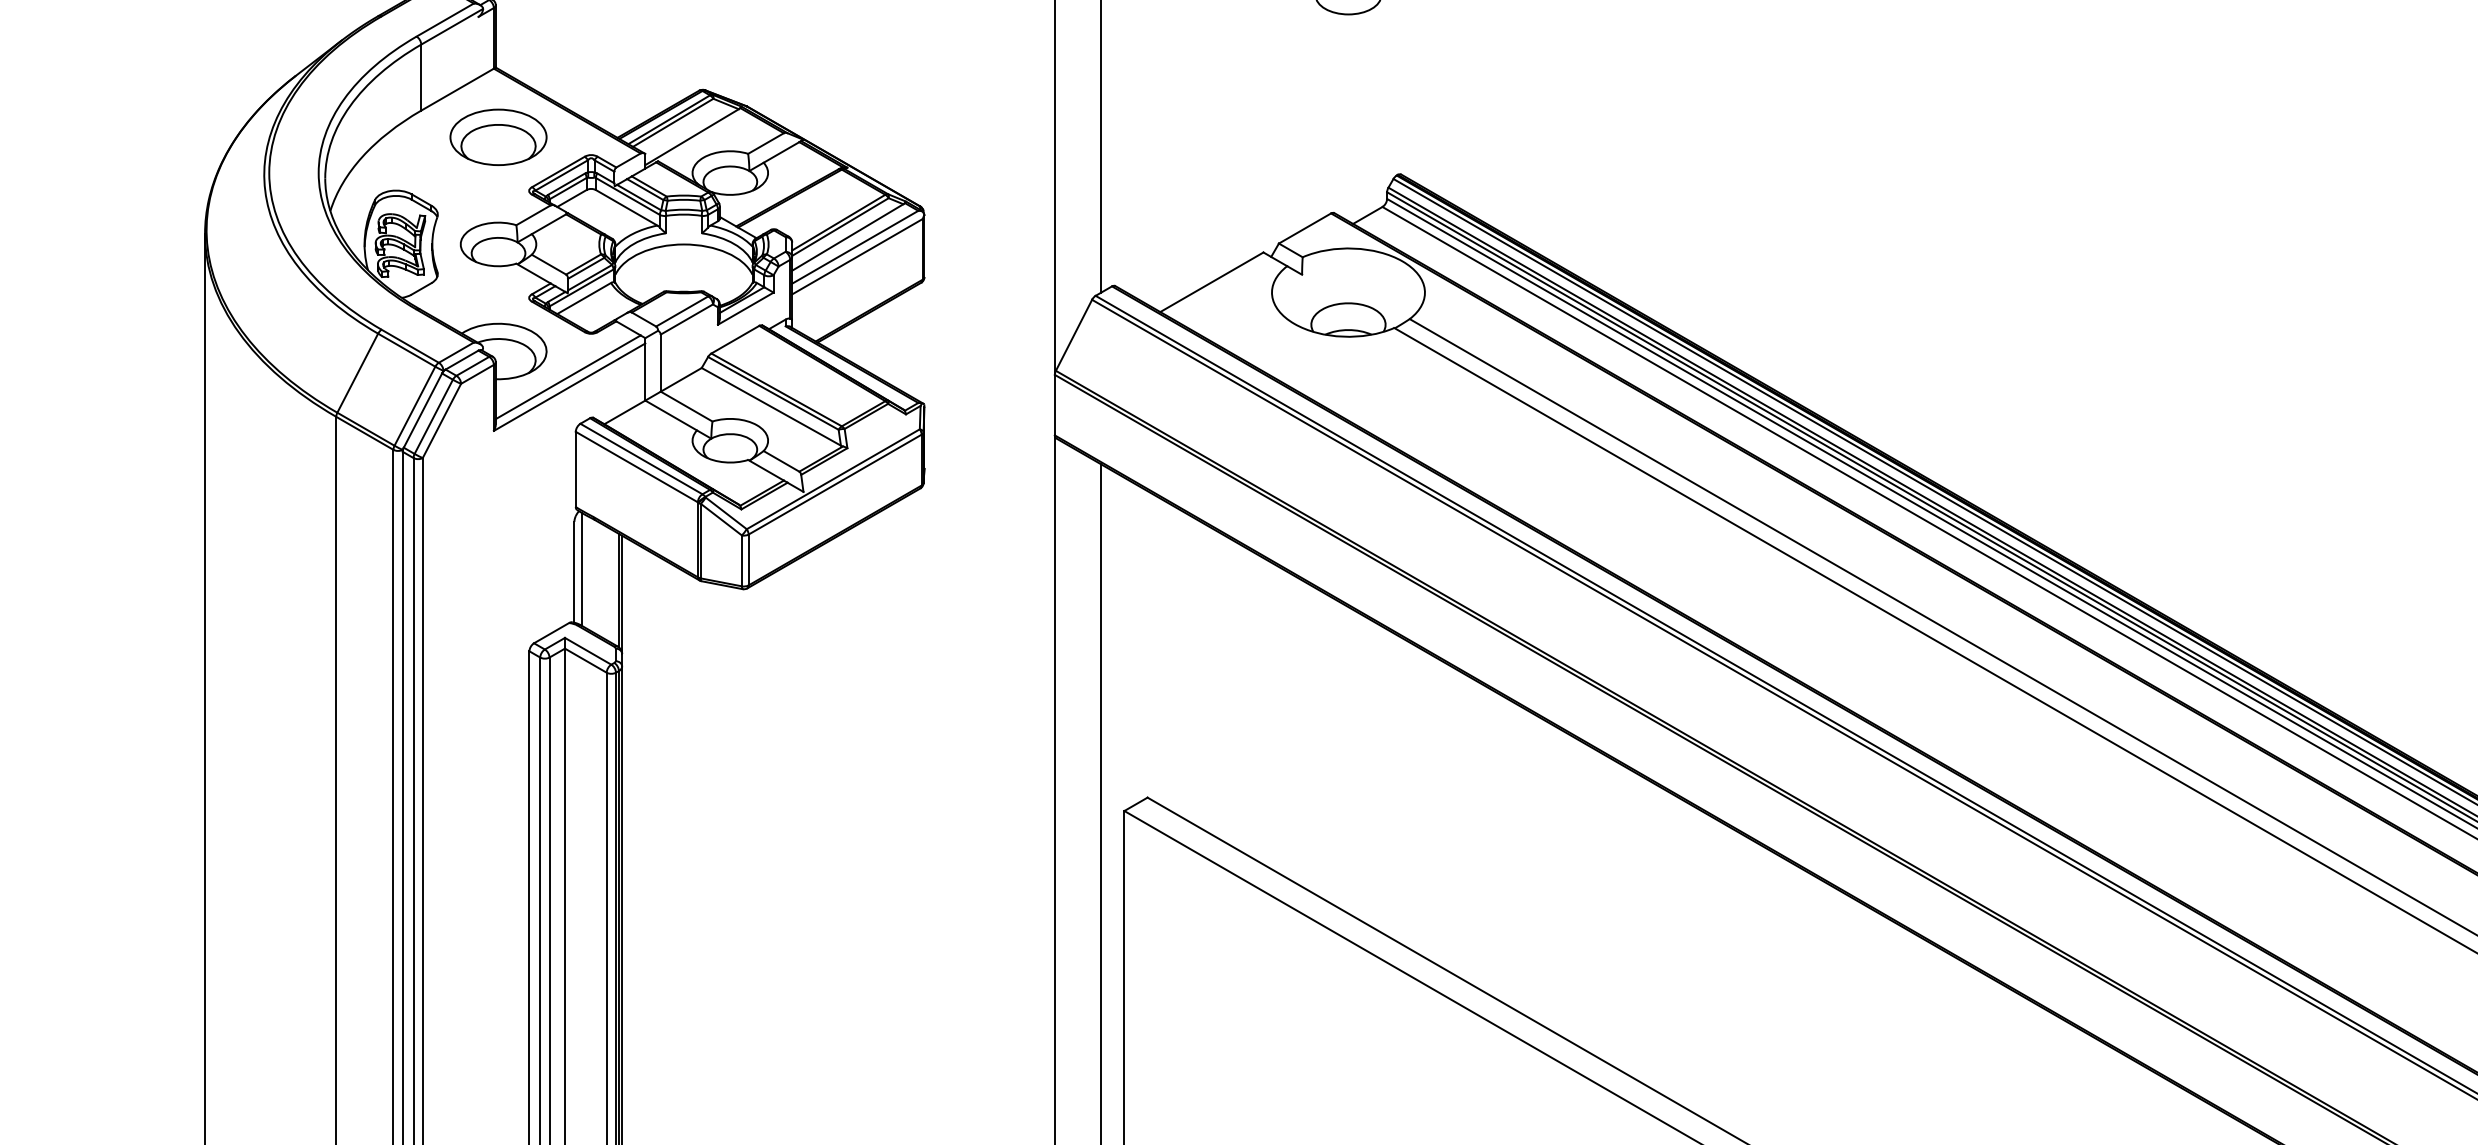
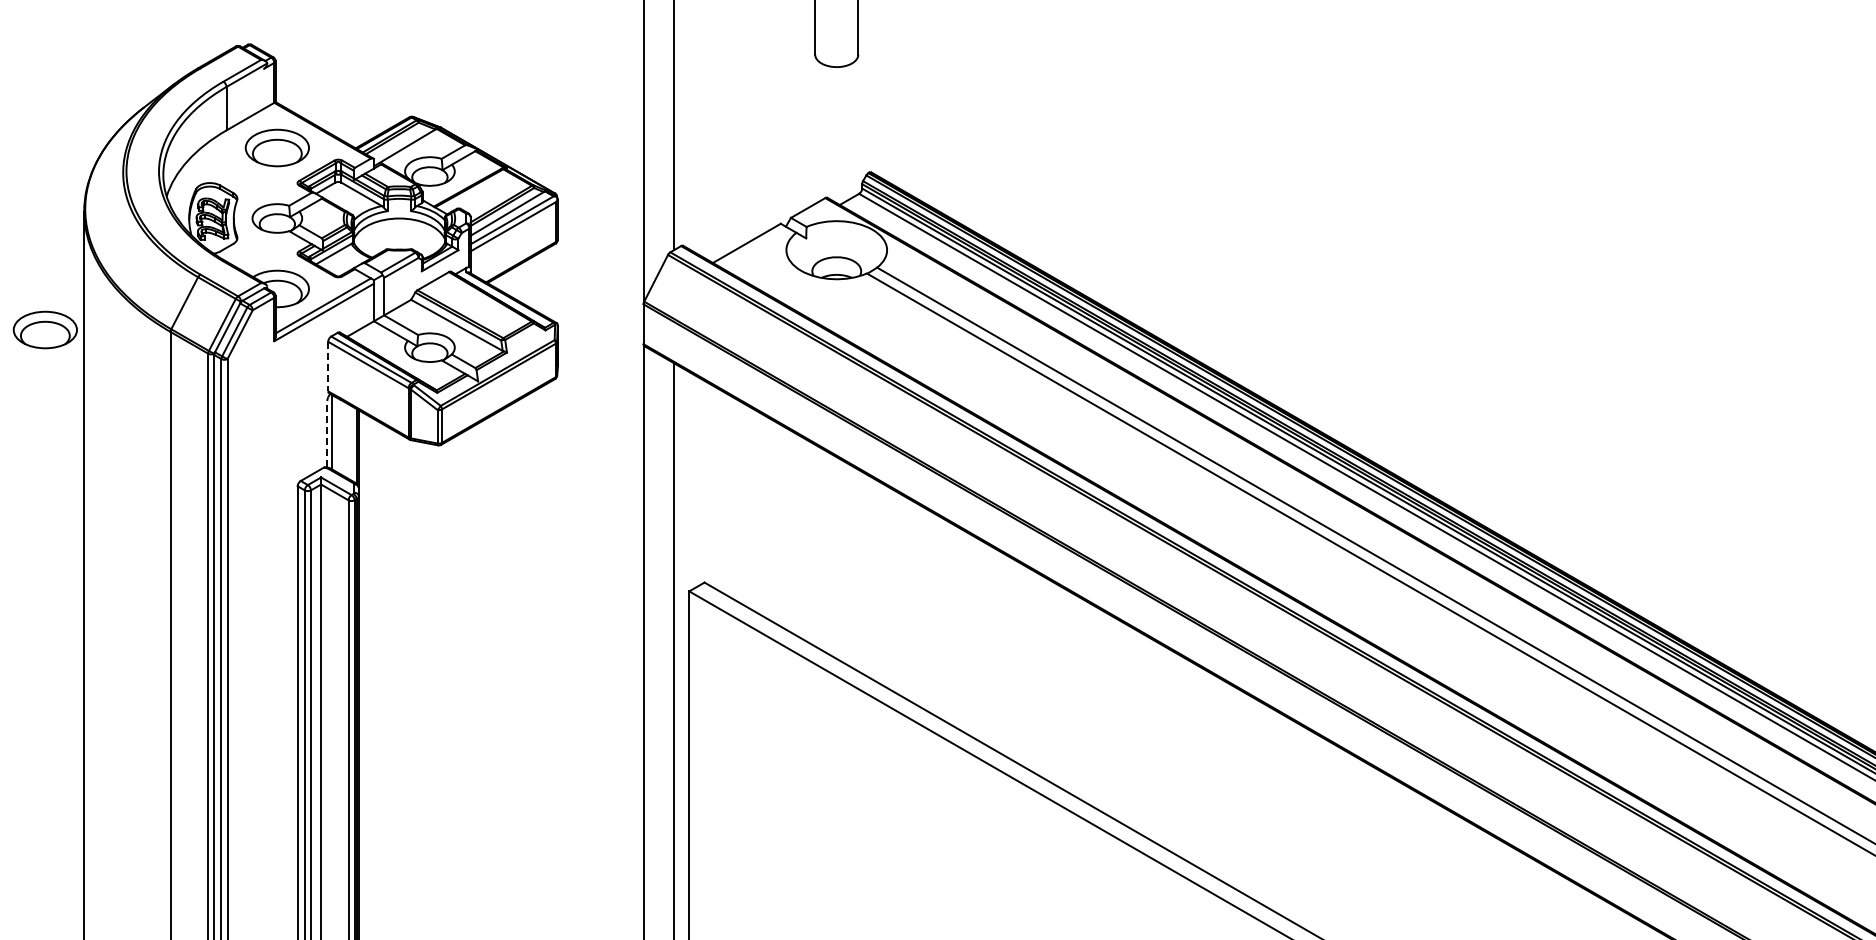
part: (144, 413) -> (44, 329), added
line: (576, 469) -> (328, 366), solid -> dashed
line: (574, 571) -> (327, 433), solid -> dashed

